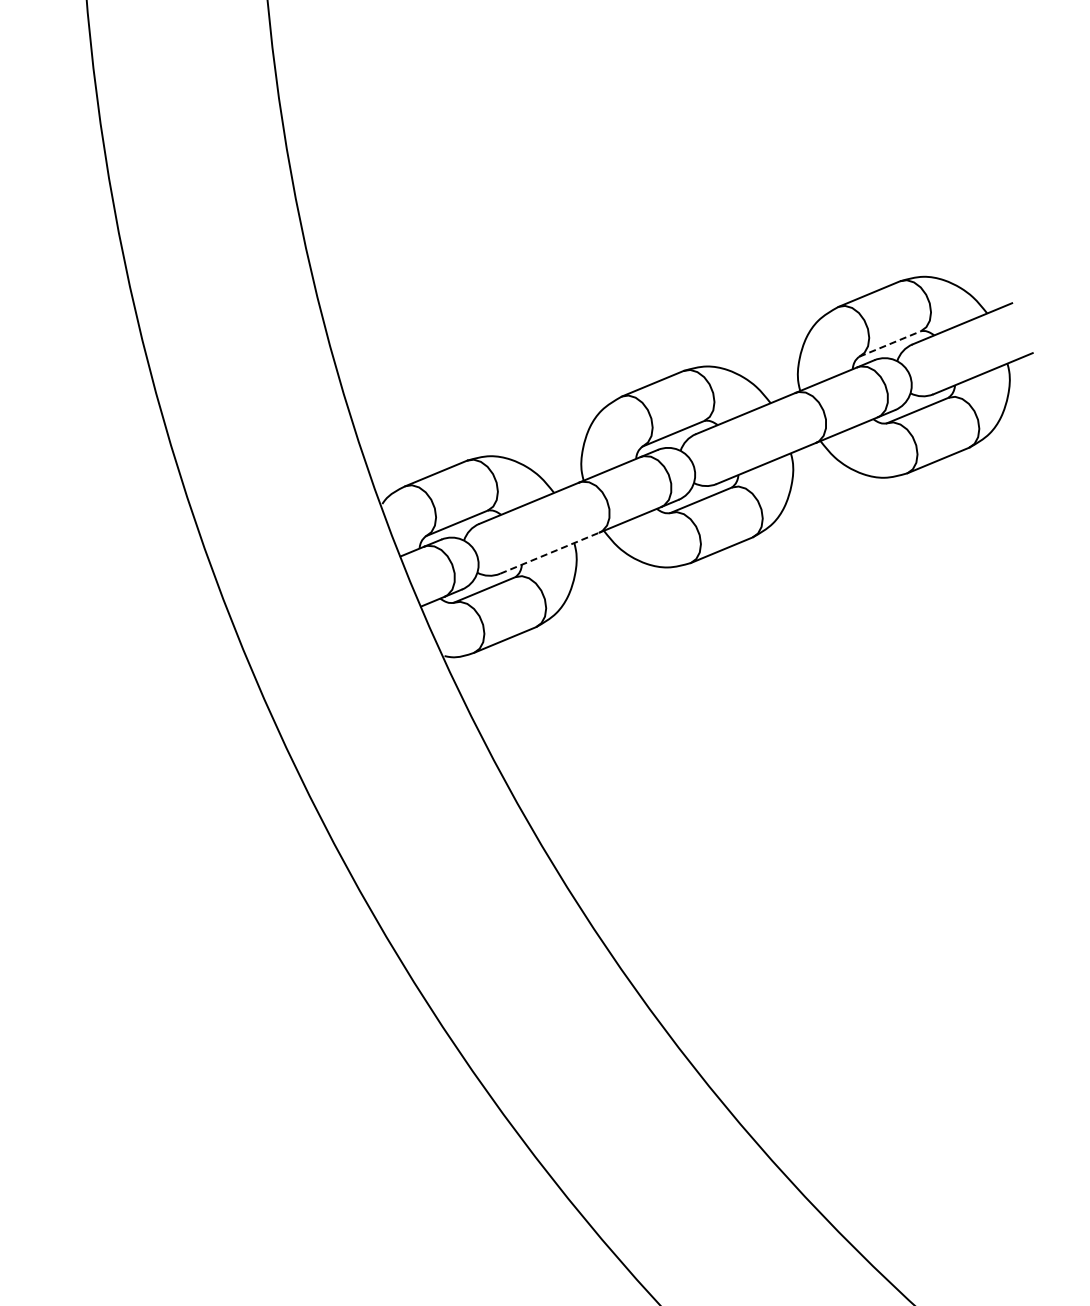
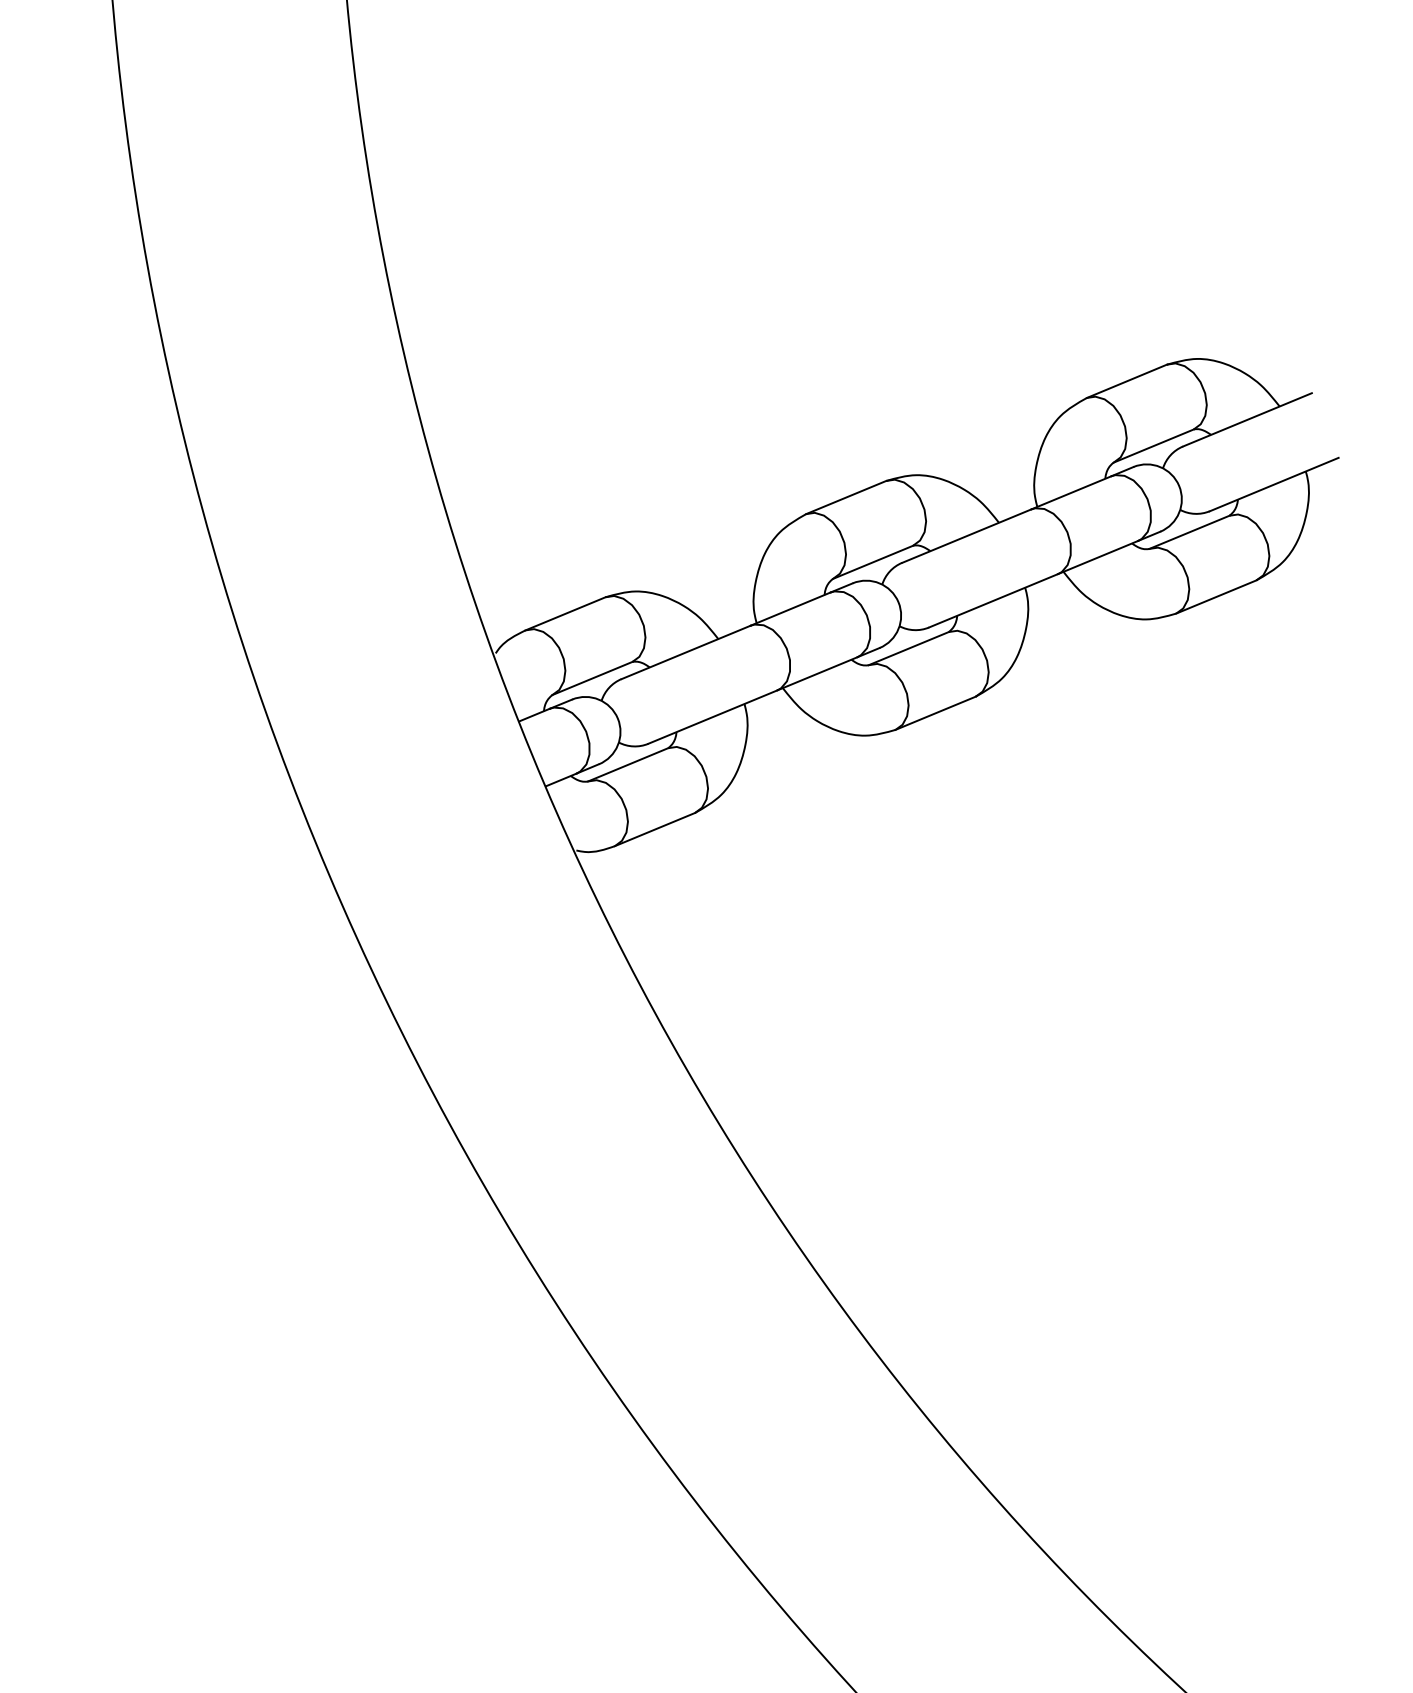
line: (890, 343) -> (1154, 445), dashed -> solid
line: (549, 553) -> (712, 717), dashed -> solid

